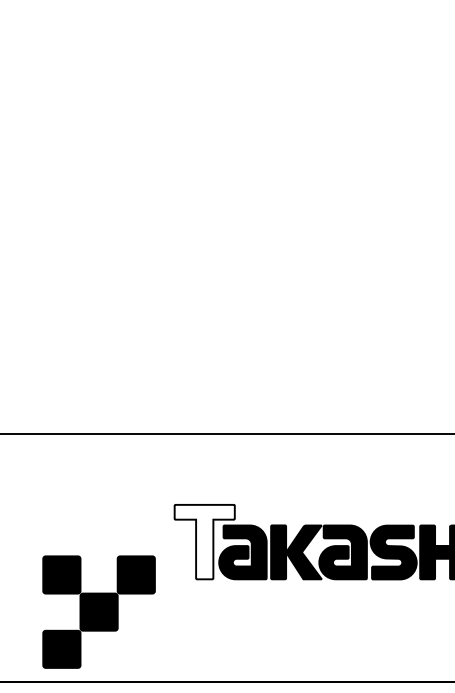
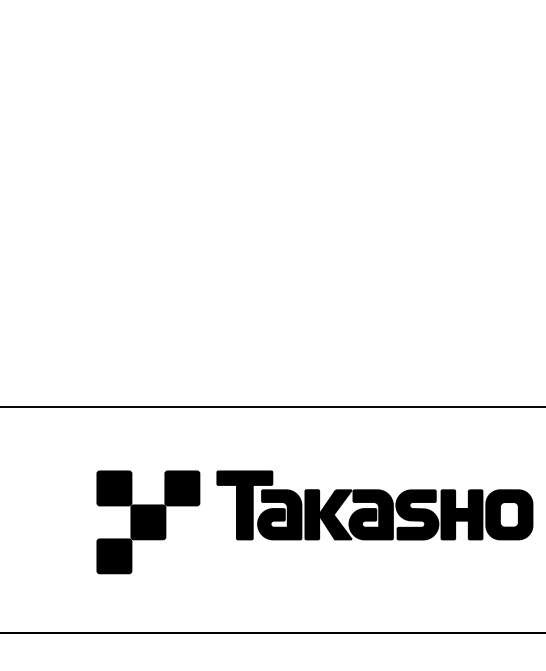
fill: (204, 542) -> (244, 505), added
part: (99, 612) -> (148, 522), moved

